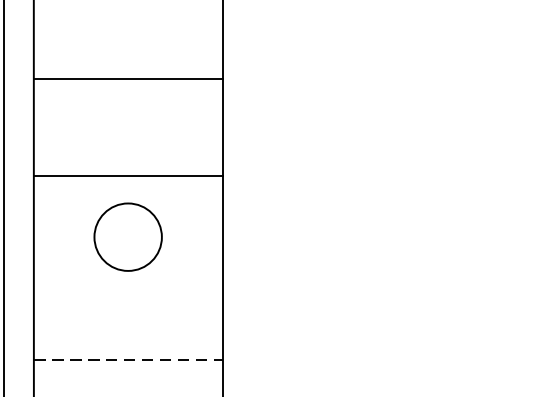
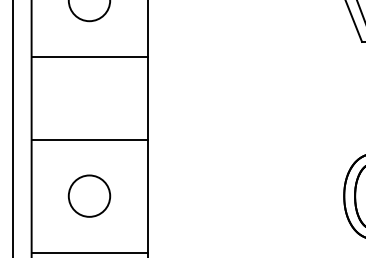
line: (128, 78) -> (89, 56), moved
circle: (128, 236) -> (89, 195), moved
line: (128, 359) -> (89, 252), dashed -> solid

